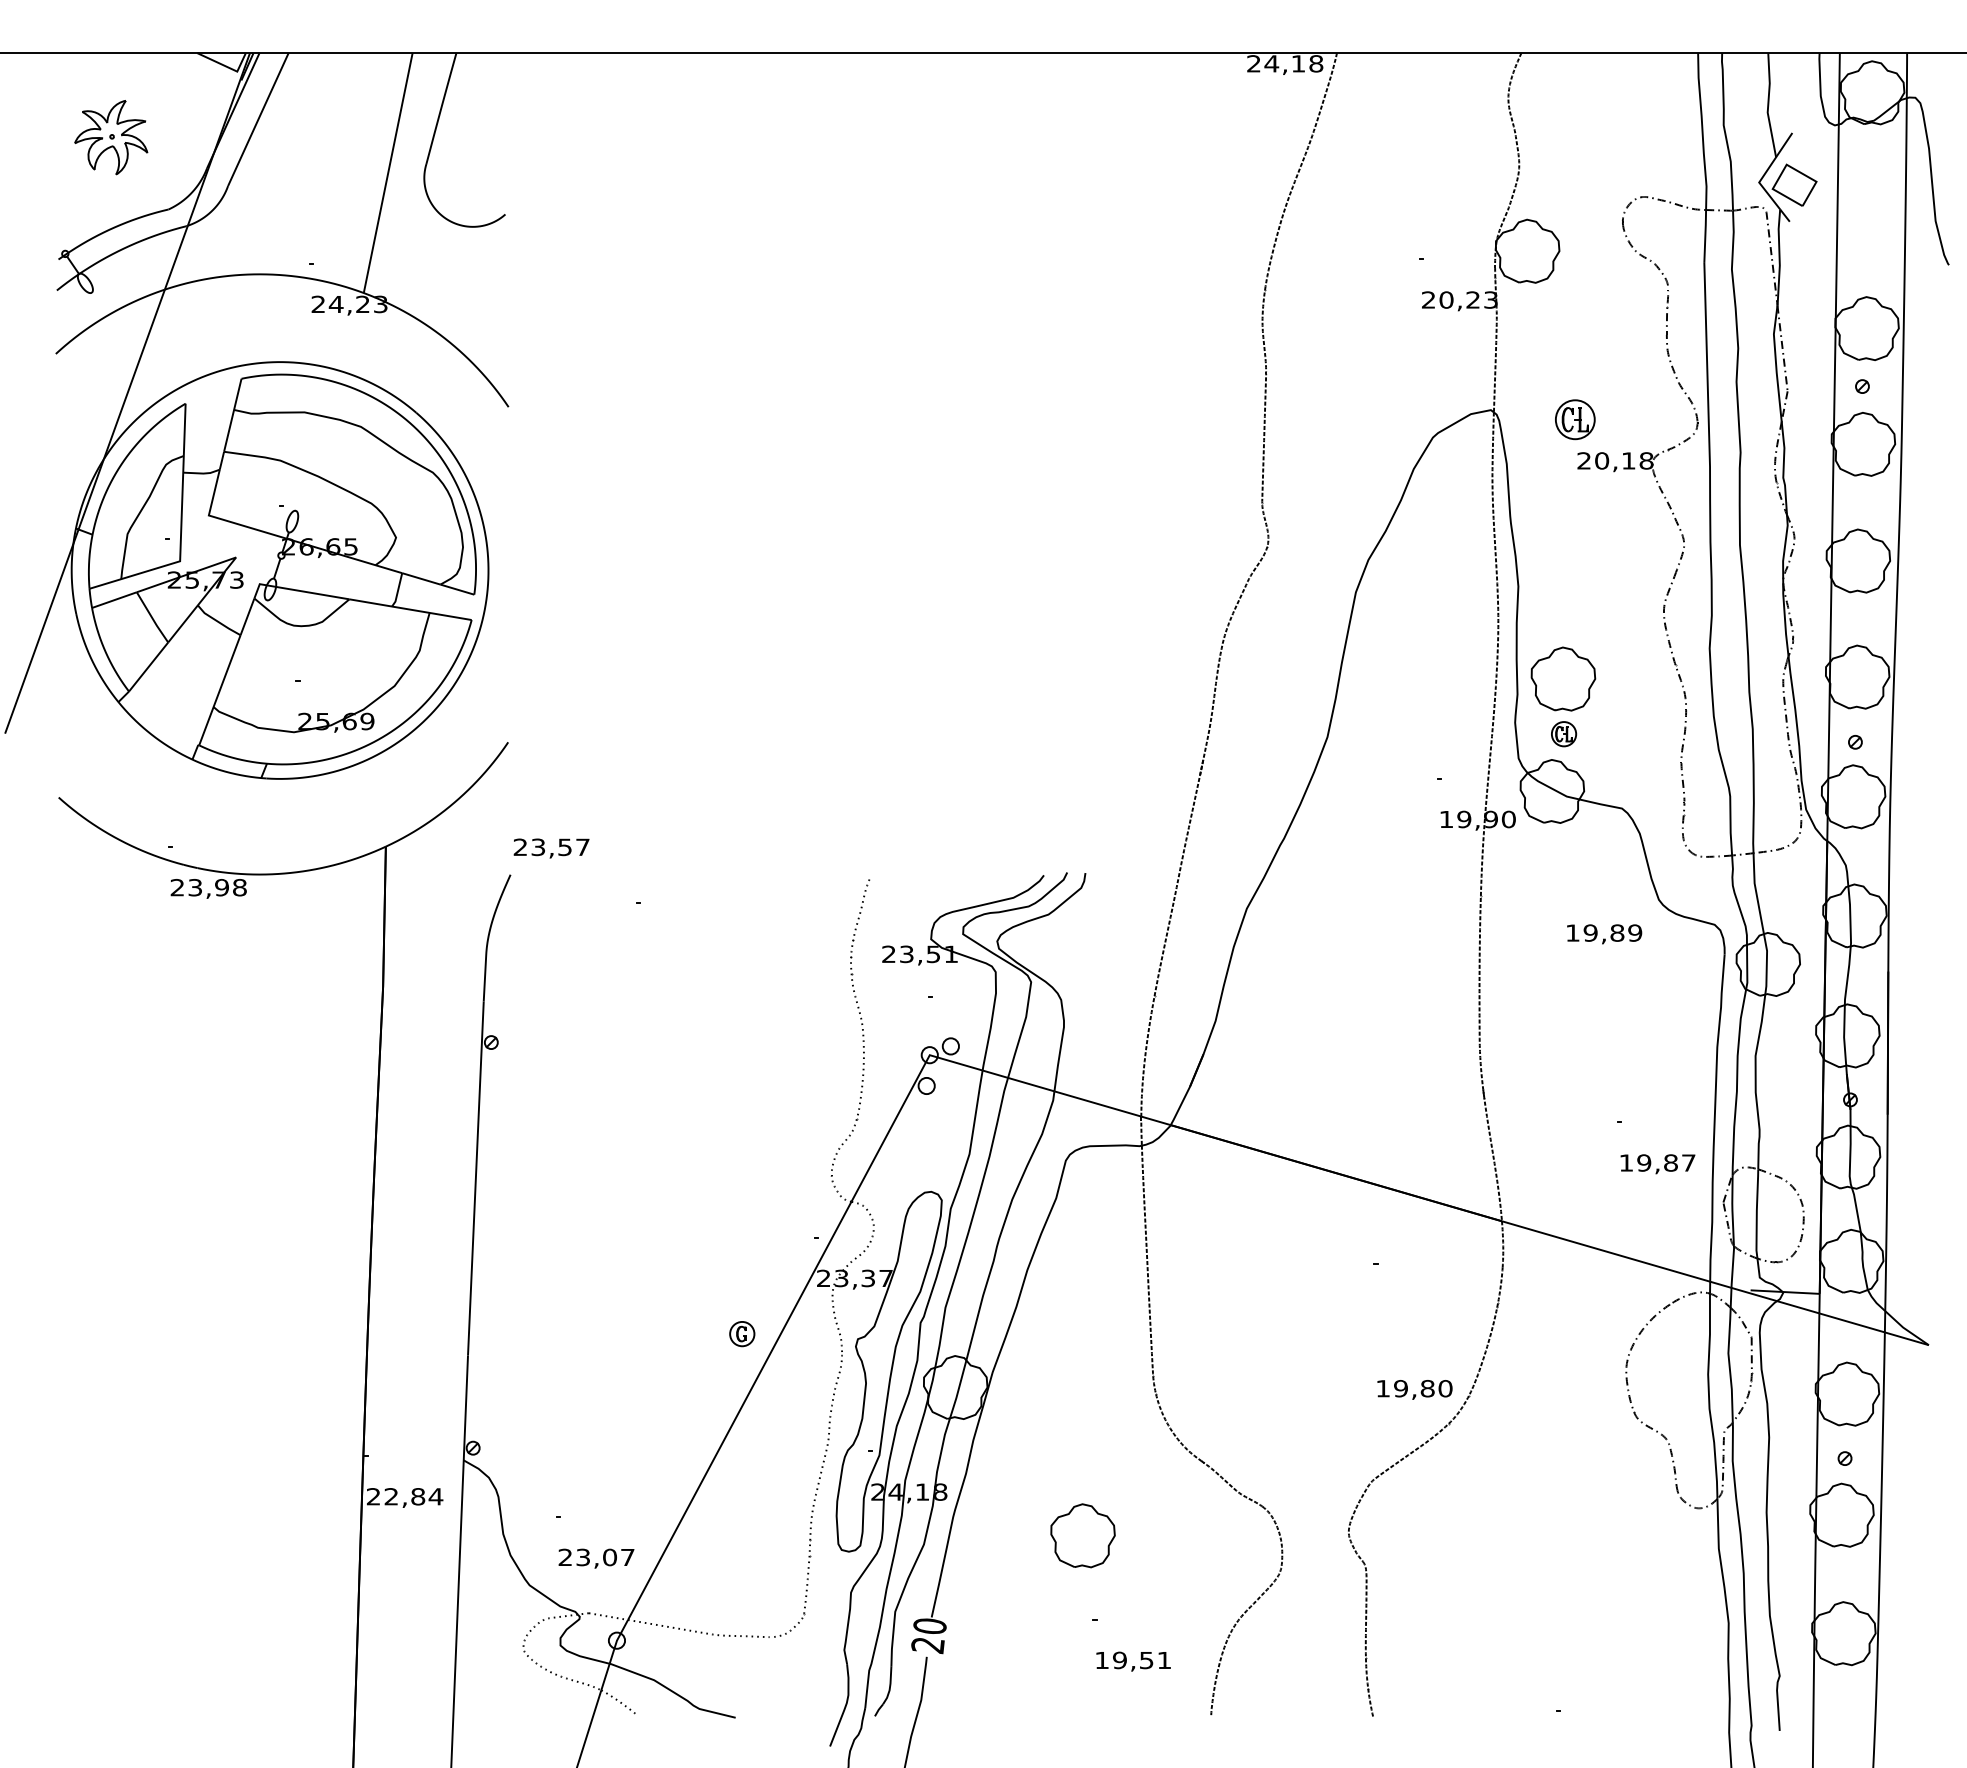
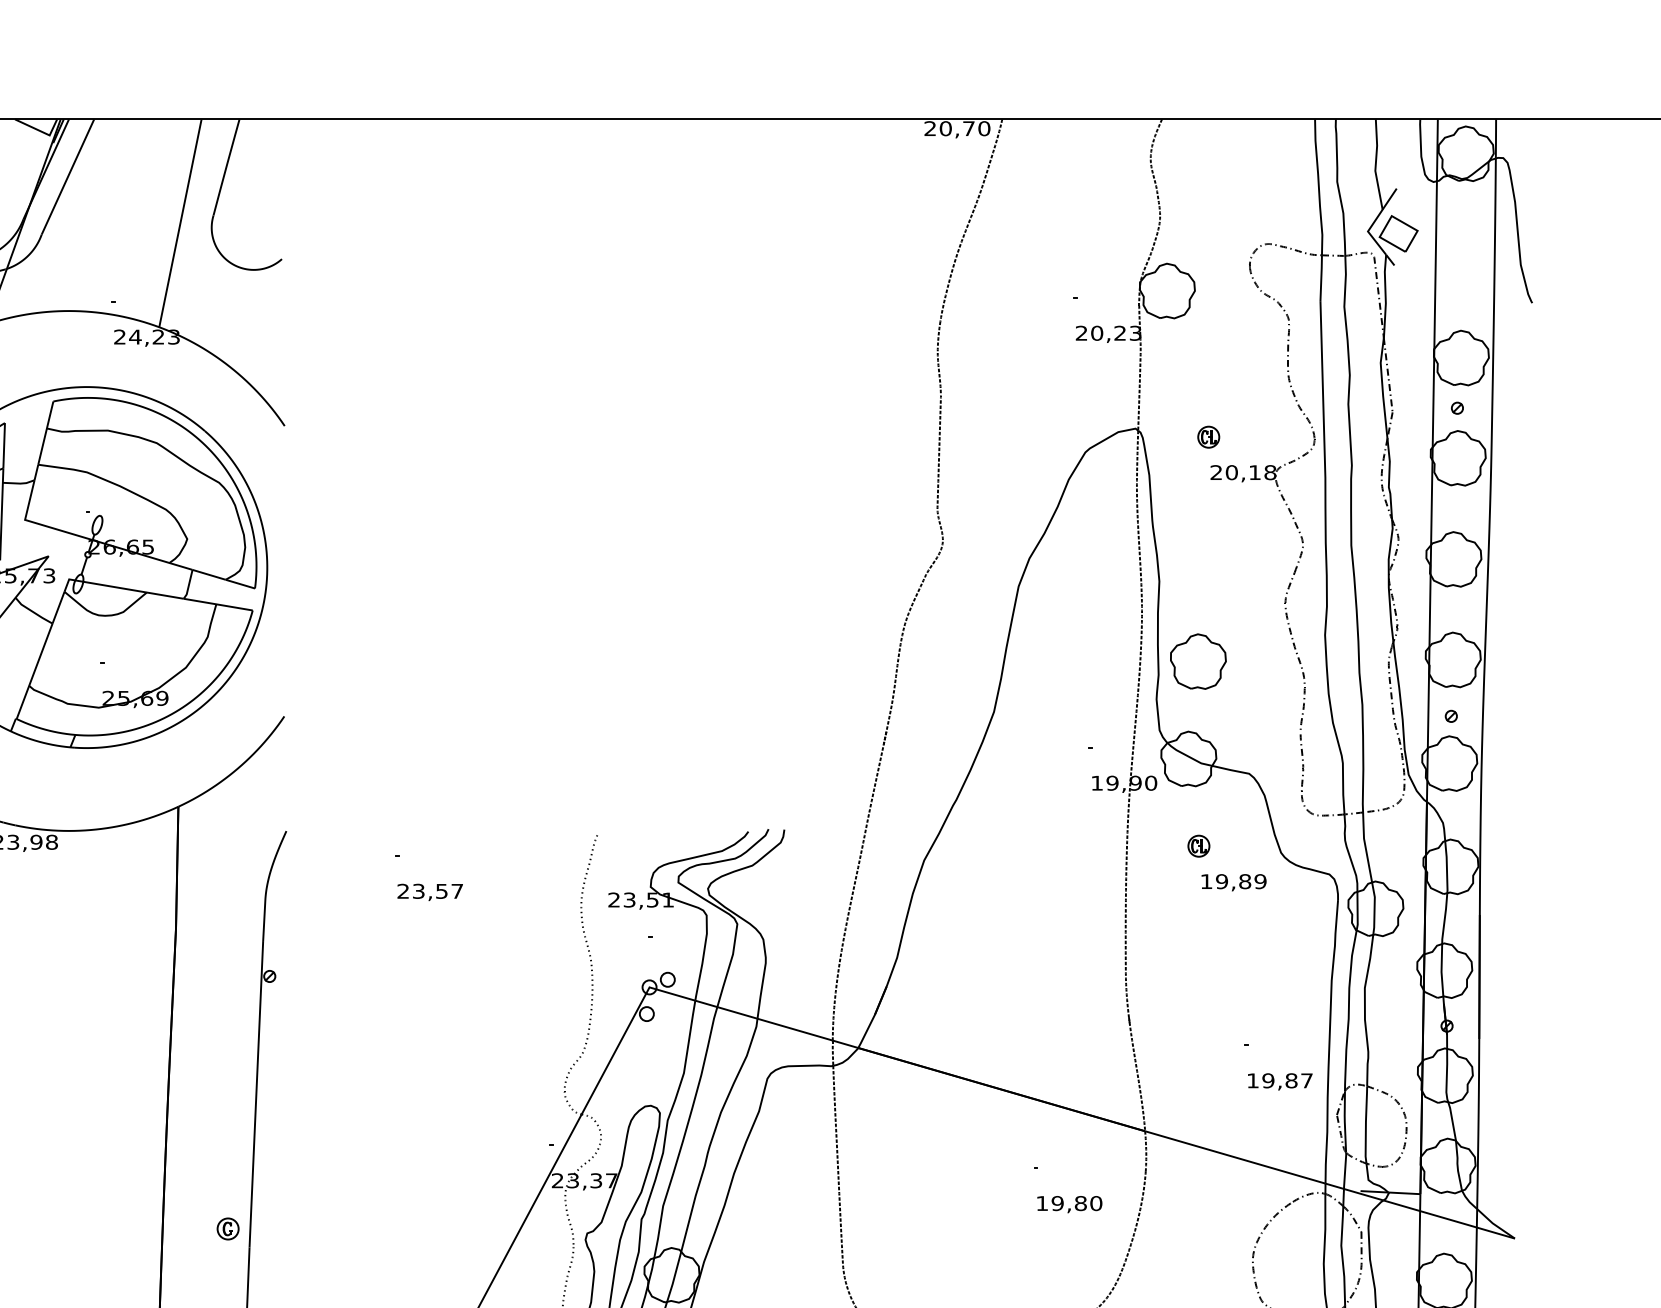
text: (1293, 63) -> (964, 128), 24,18 -> 20,70
part: (1575, 420) -> (1208, 437), size x0.62
part: (1564, 734) -> (1199, 846), moved
text: (551, 848) -> (430, 892), moved
part: (742, 1334) -> (228, 1229), moved
text: (1414, 1389) -> (1069, 1204), moved

